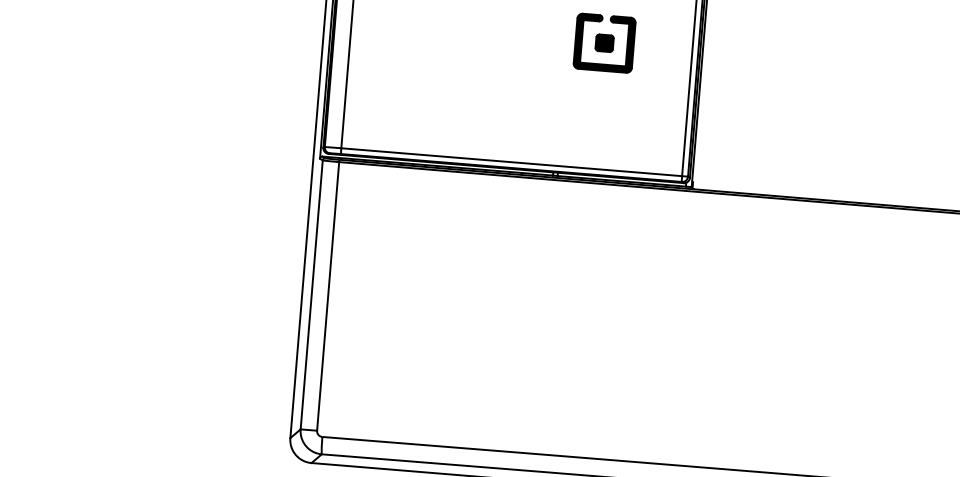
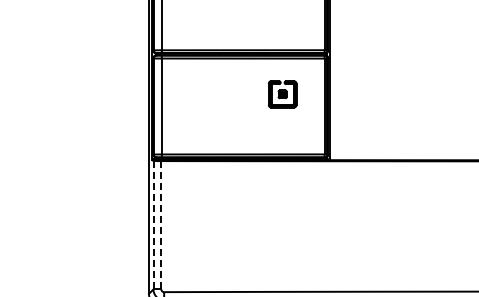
line: (311, 295) -> (153, 225), solid -> dashed
line: (328, 296) -> (161, 225), solid -> dashed

